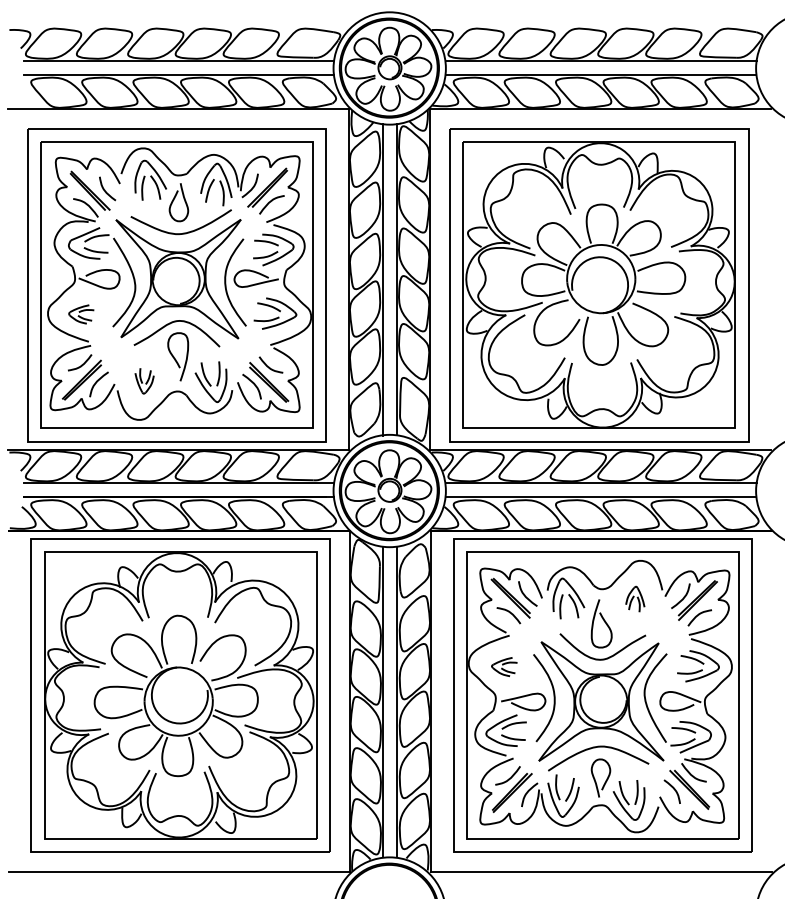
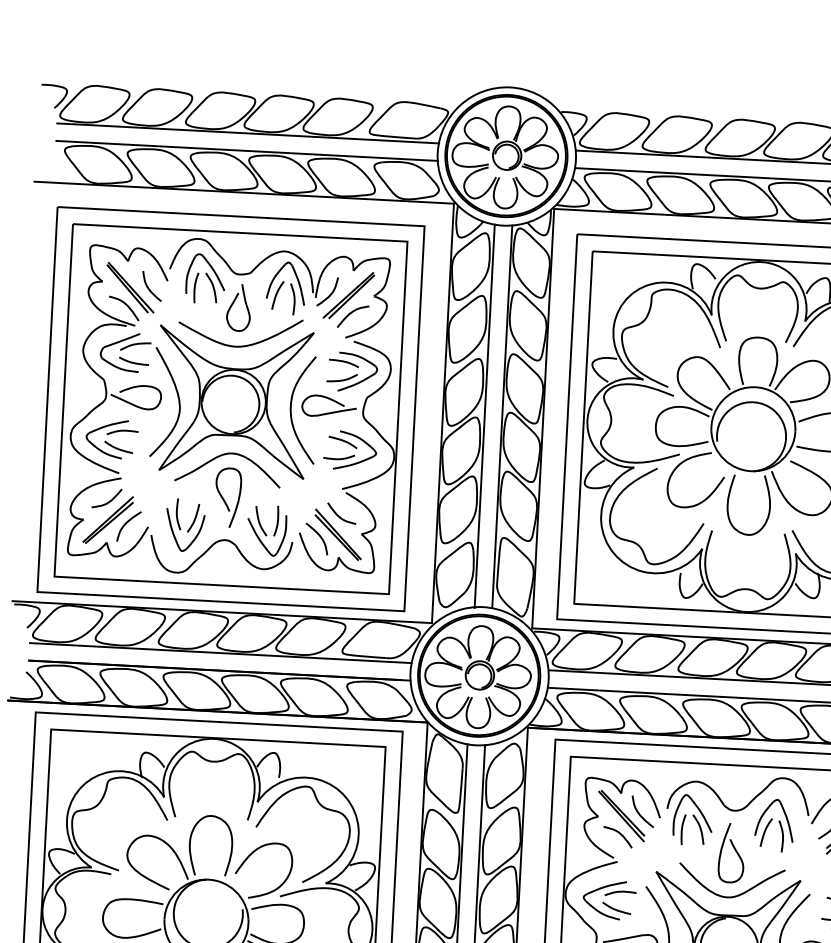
part: (81, 314) -> (111, 439), size x1.67
part: (144, 380) -> (185, 524), size x1.67
part: (635, 598) -> (774, 824), size x1.67
part: (504, 666) -> (609, 899), size x1.67

